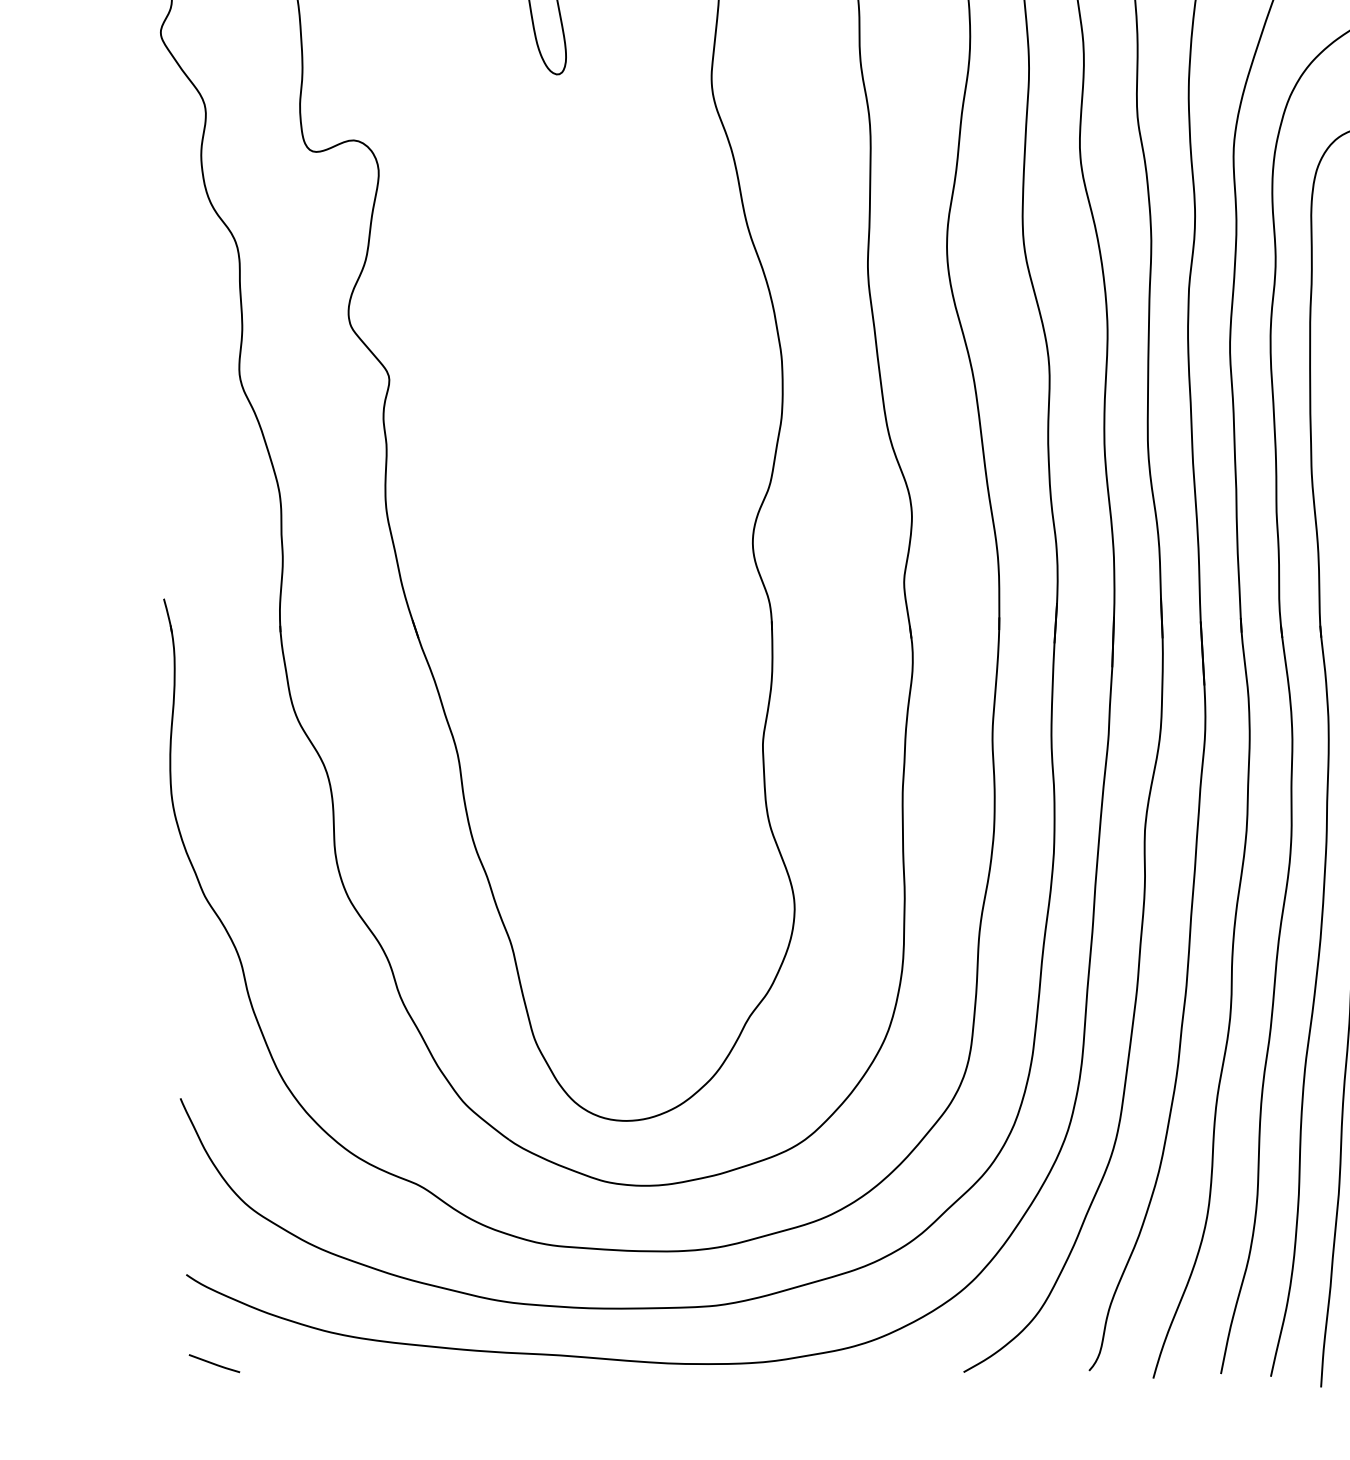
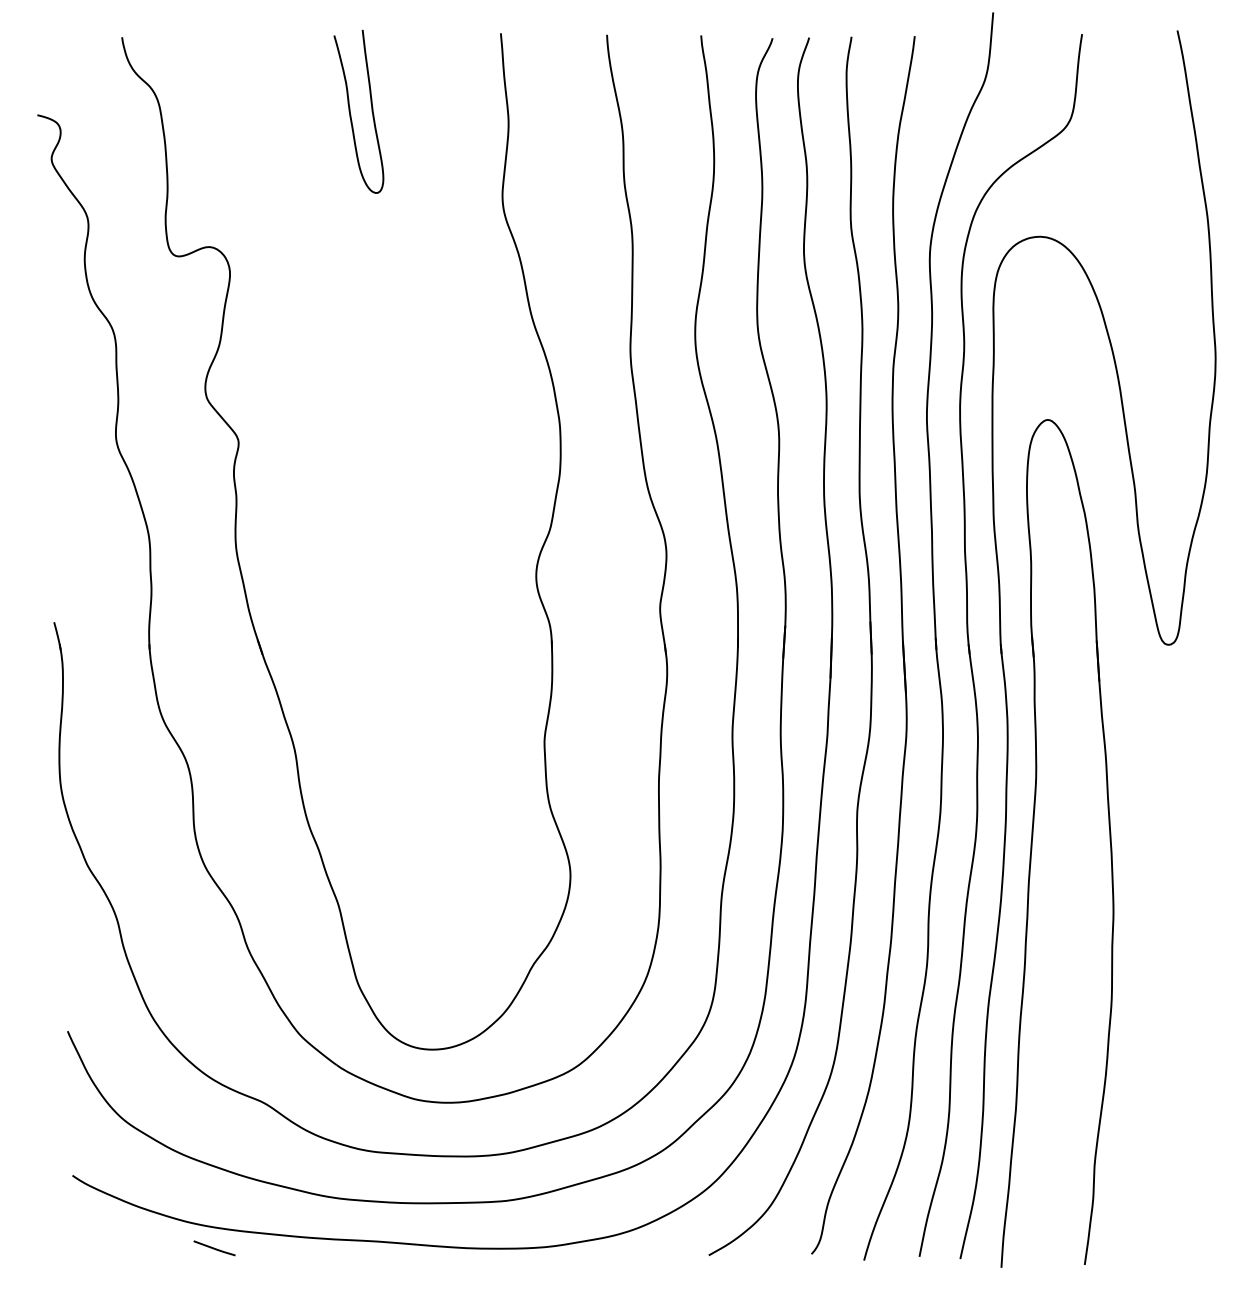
line: (214, 1363) -> (214, 1248), moved

